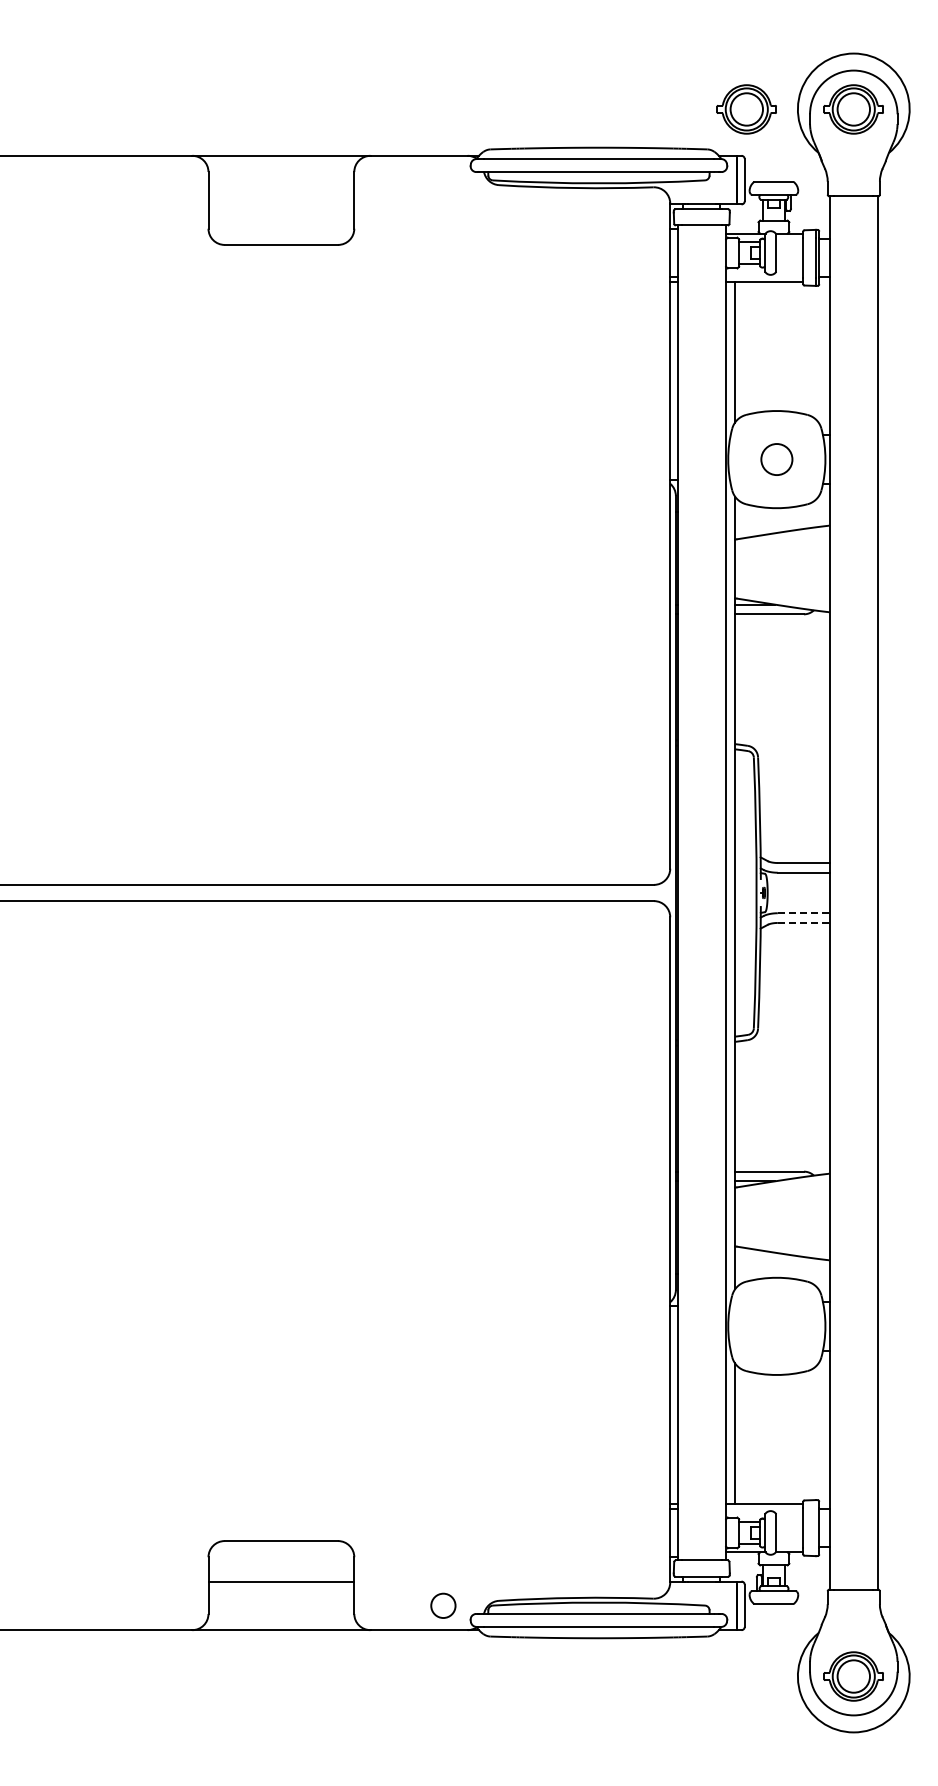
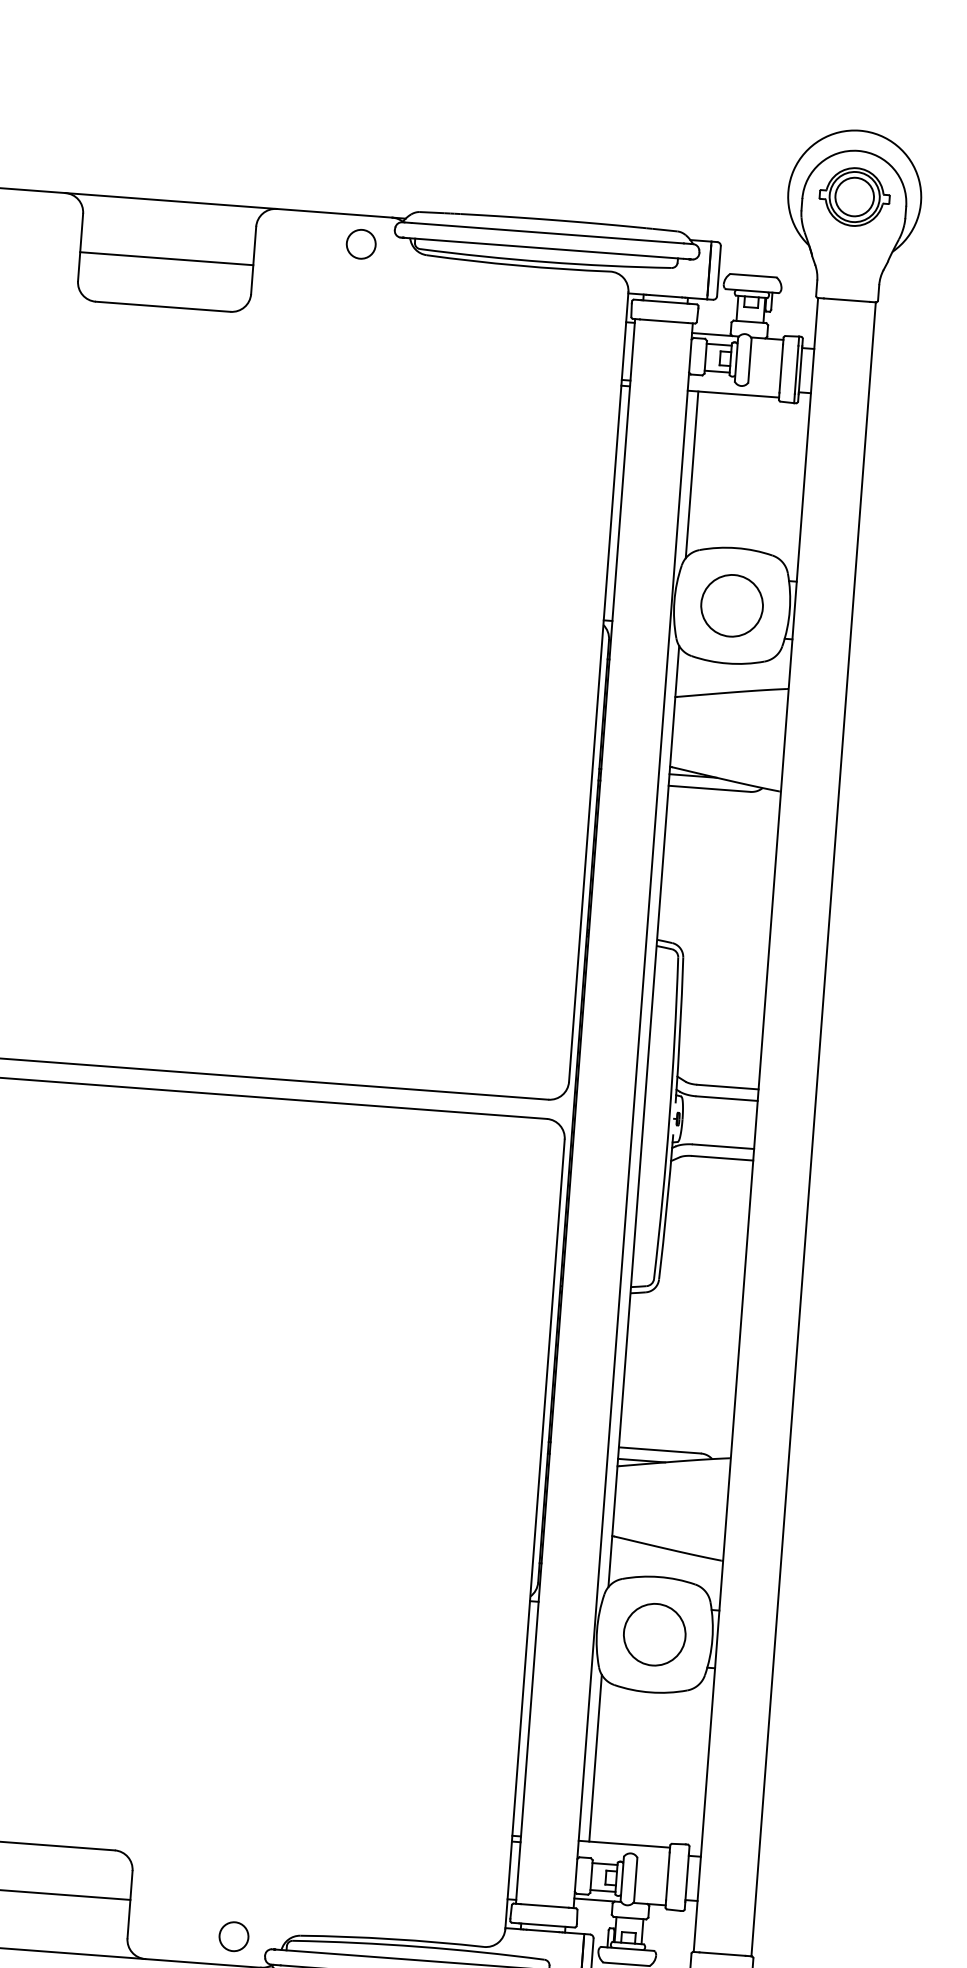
part: (746, 109) -> (727, 187), removed
circle: (443, 180) -> (361, 244), added
line: (281, 204) -> (166, 258), added
circle: (776, 459) -> (731, 605), size x1.67
line: (803, 913) -> (723, 1146), dashed -> solid
line: (803, 922) -> (722, 1157), dashed -> solid
circle: (776, 1326) -> (654, 1634), added

